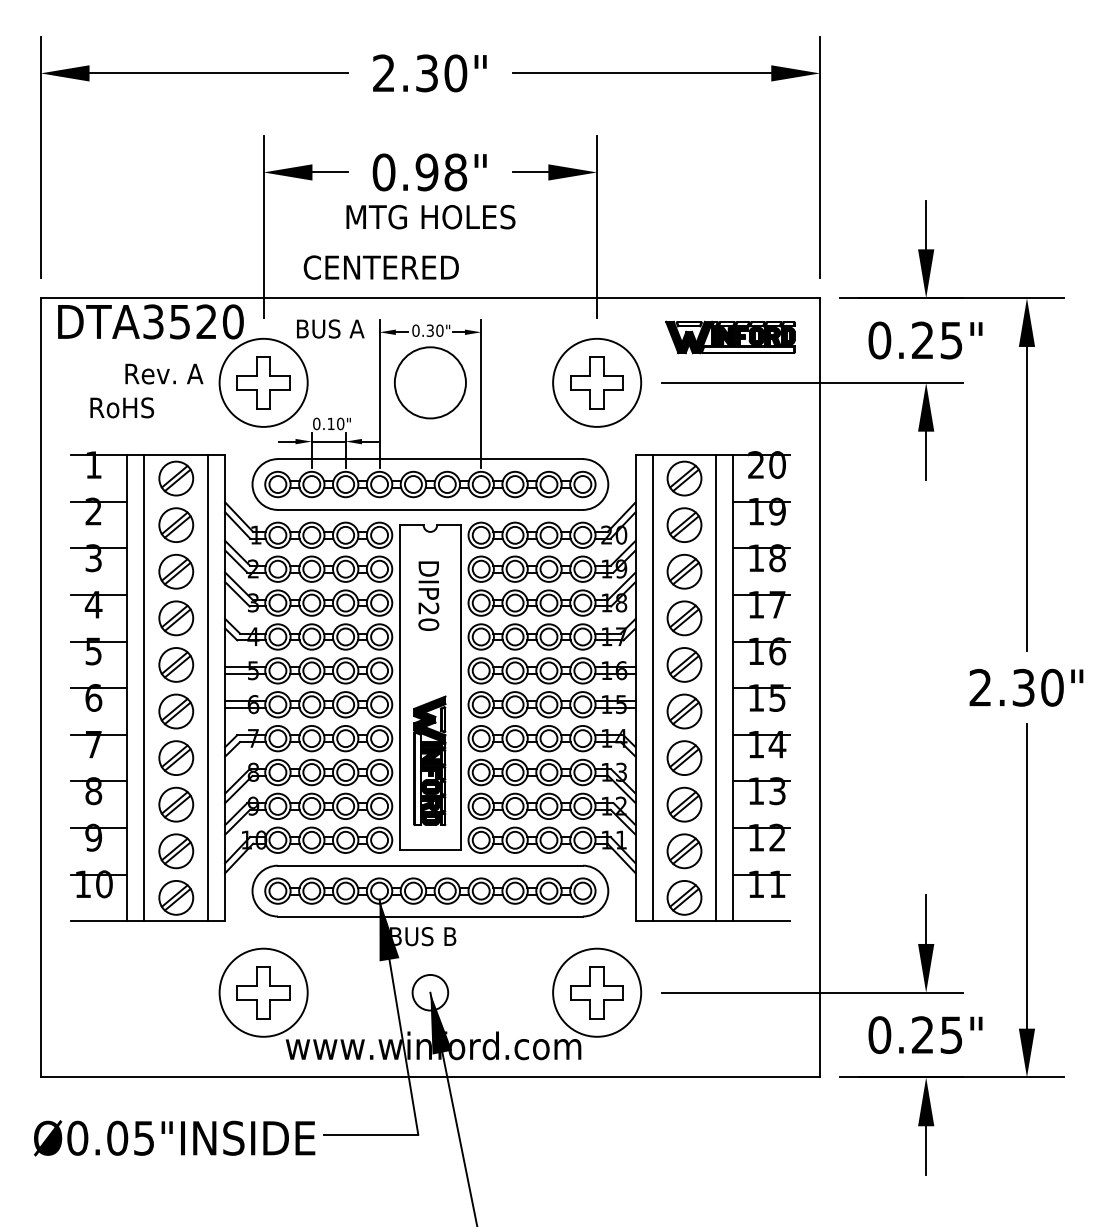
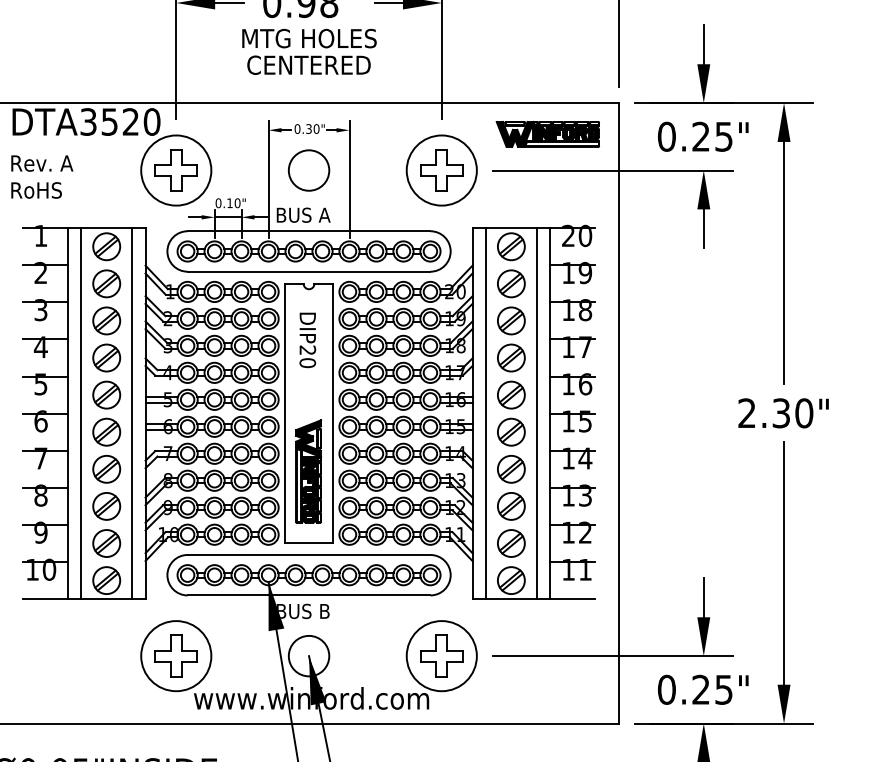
text: (380, 267) -> (308, 65), moved
text: (330, 328) -> (303, 214), moved
text: (164, 373) -> (42, 163), moved
circle: (430, 382) -> (309, 170), size x0.71
text: (122, 407) -> (36, 190), moved
circle: (430, 992) -> (309, 655), size x1.43

